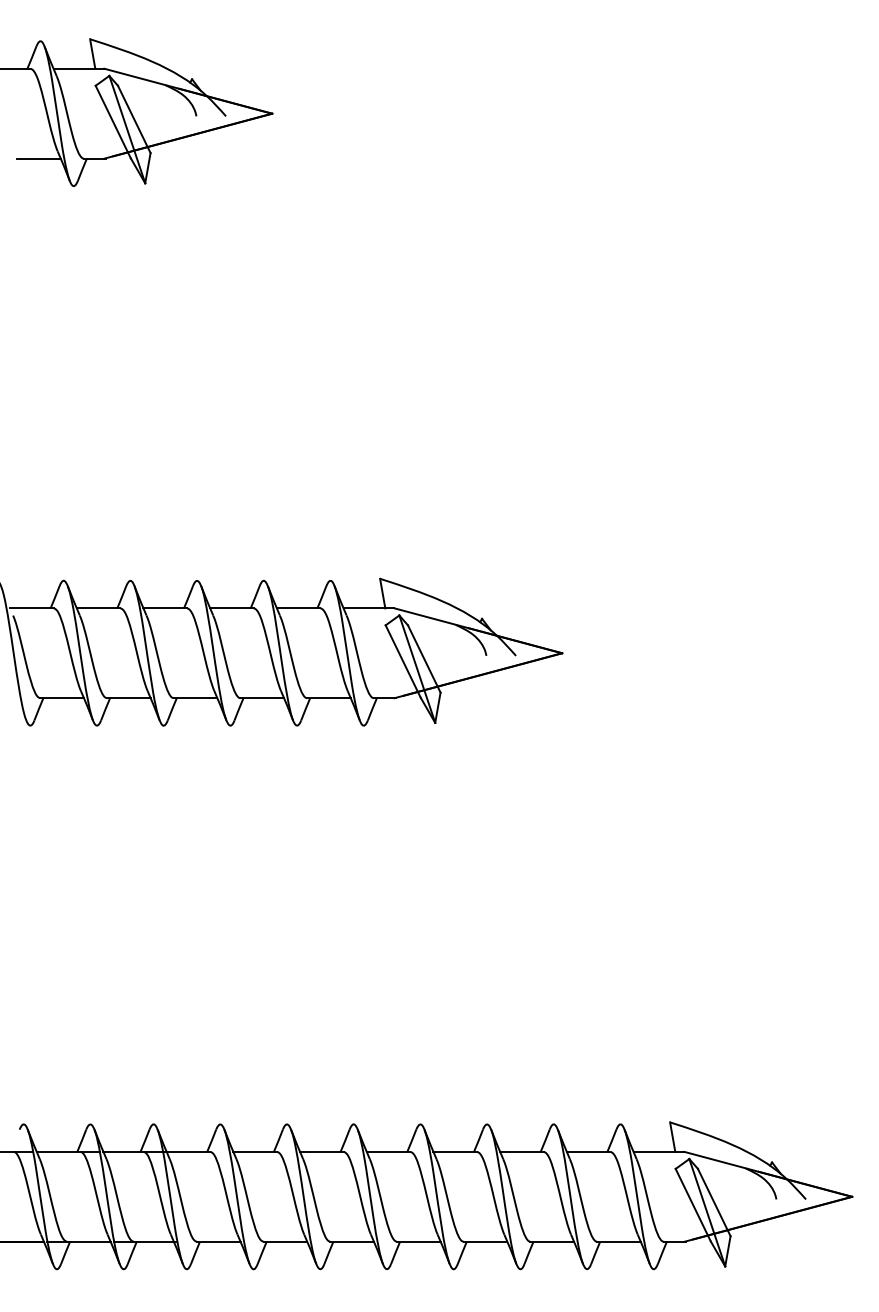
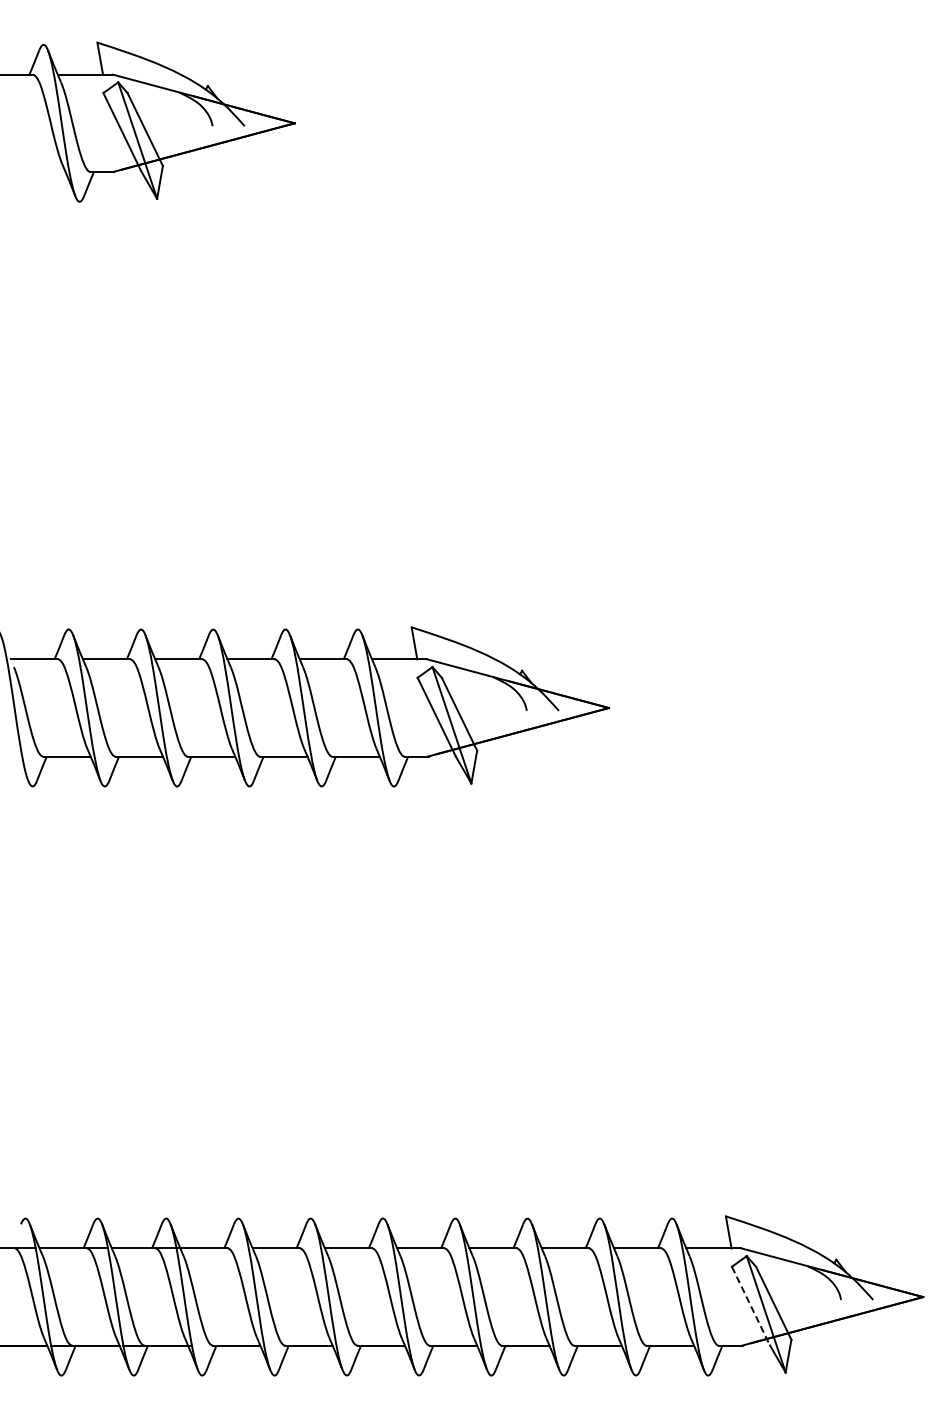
line: (38, 159) -> (41, 172), removed
line: (692, 1205) -> (750, 1306), solid -> dashed

